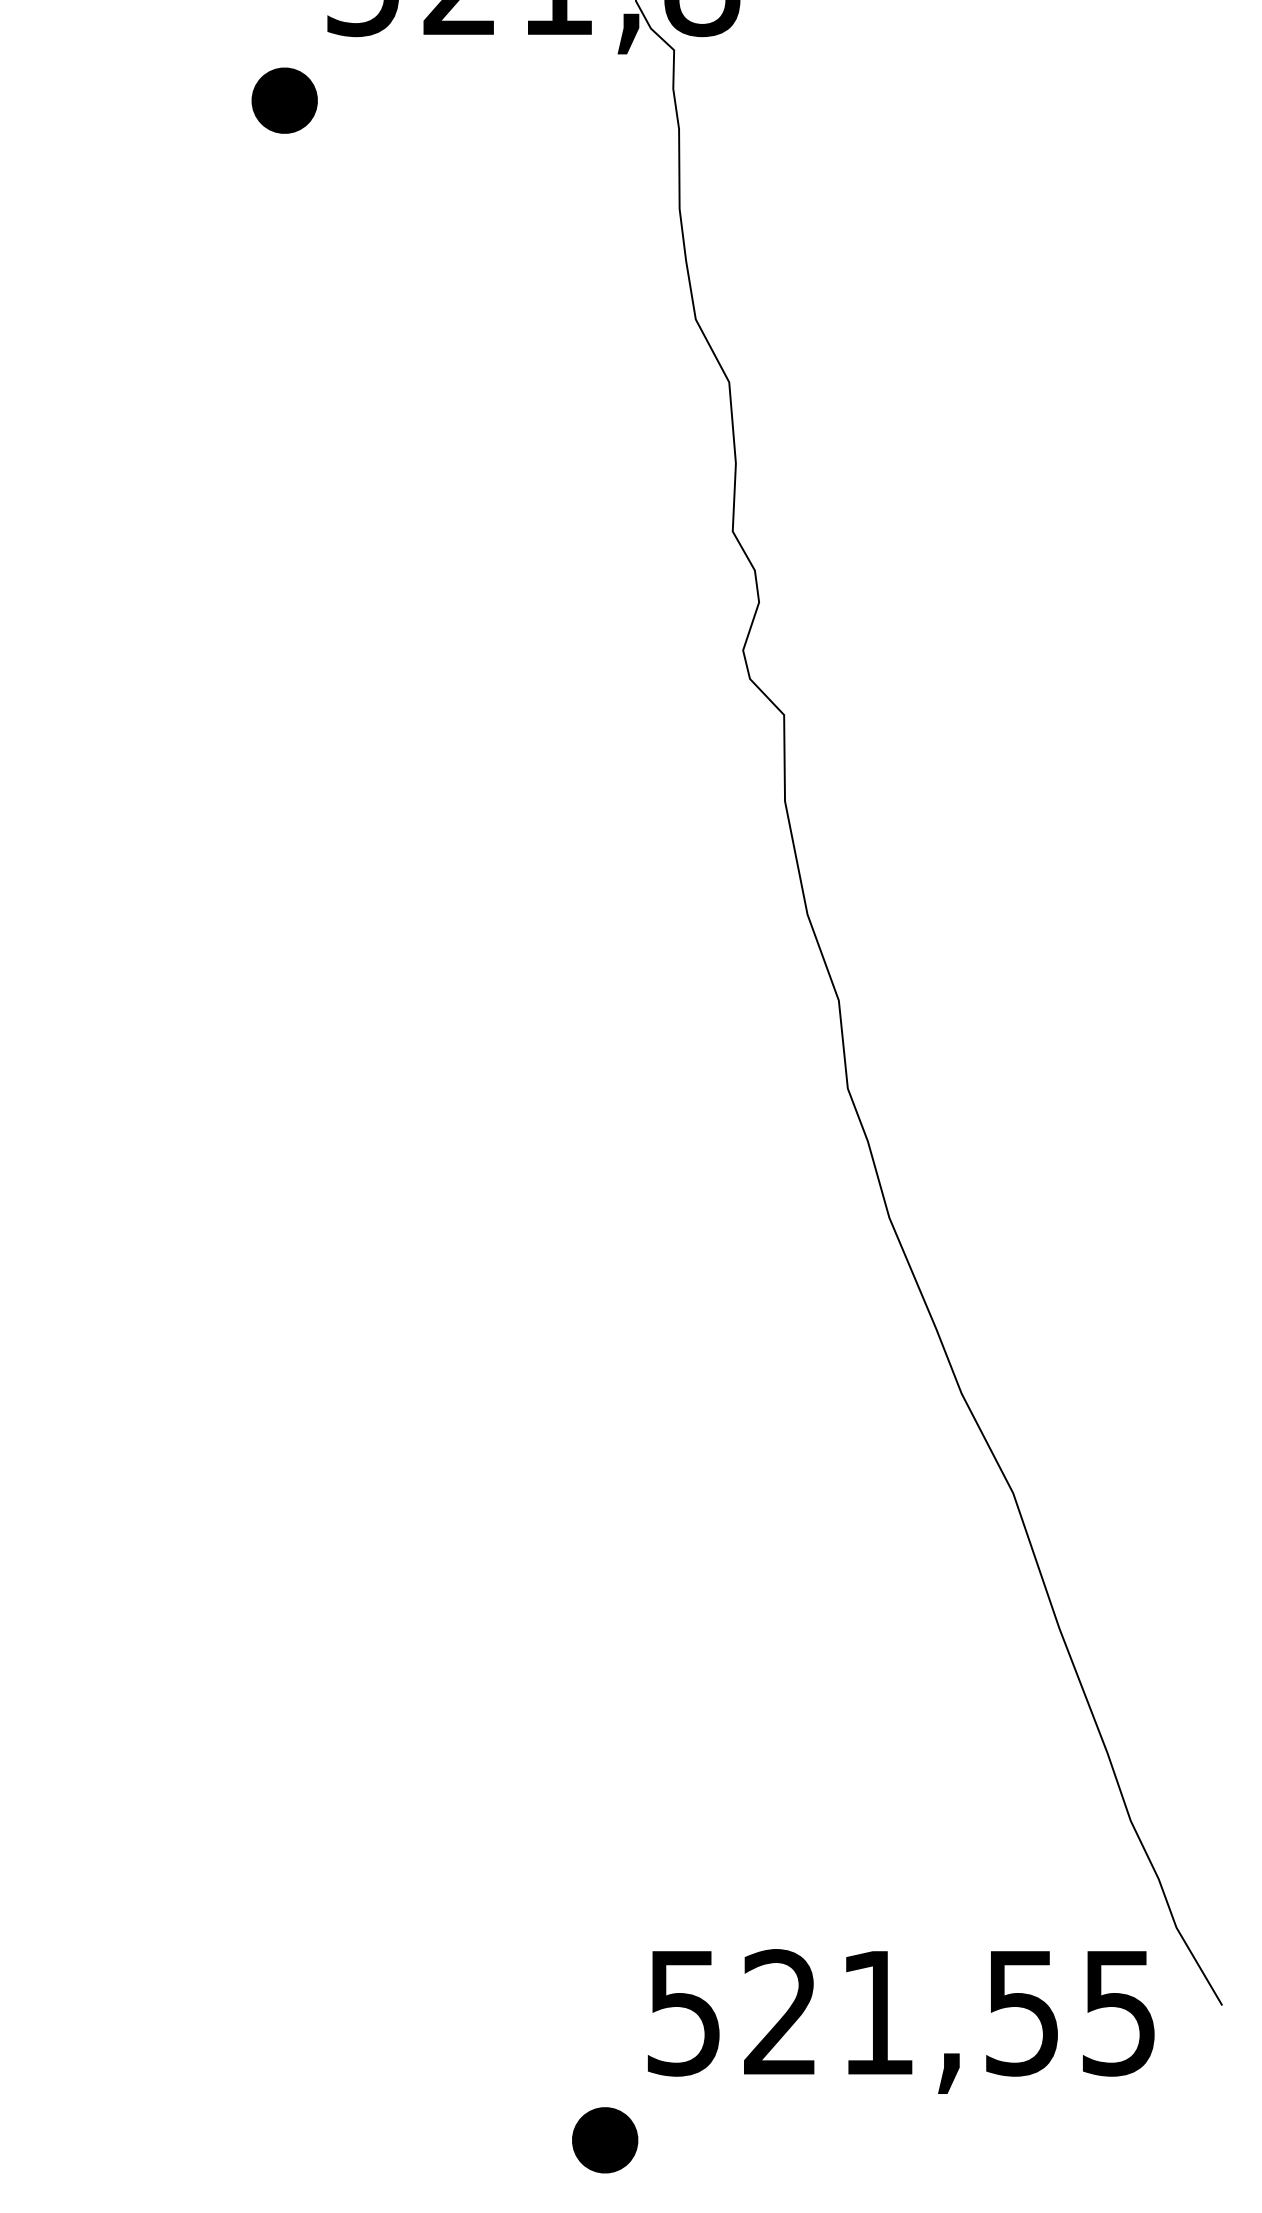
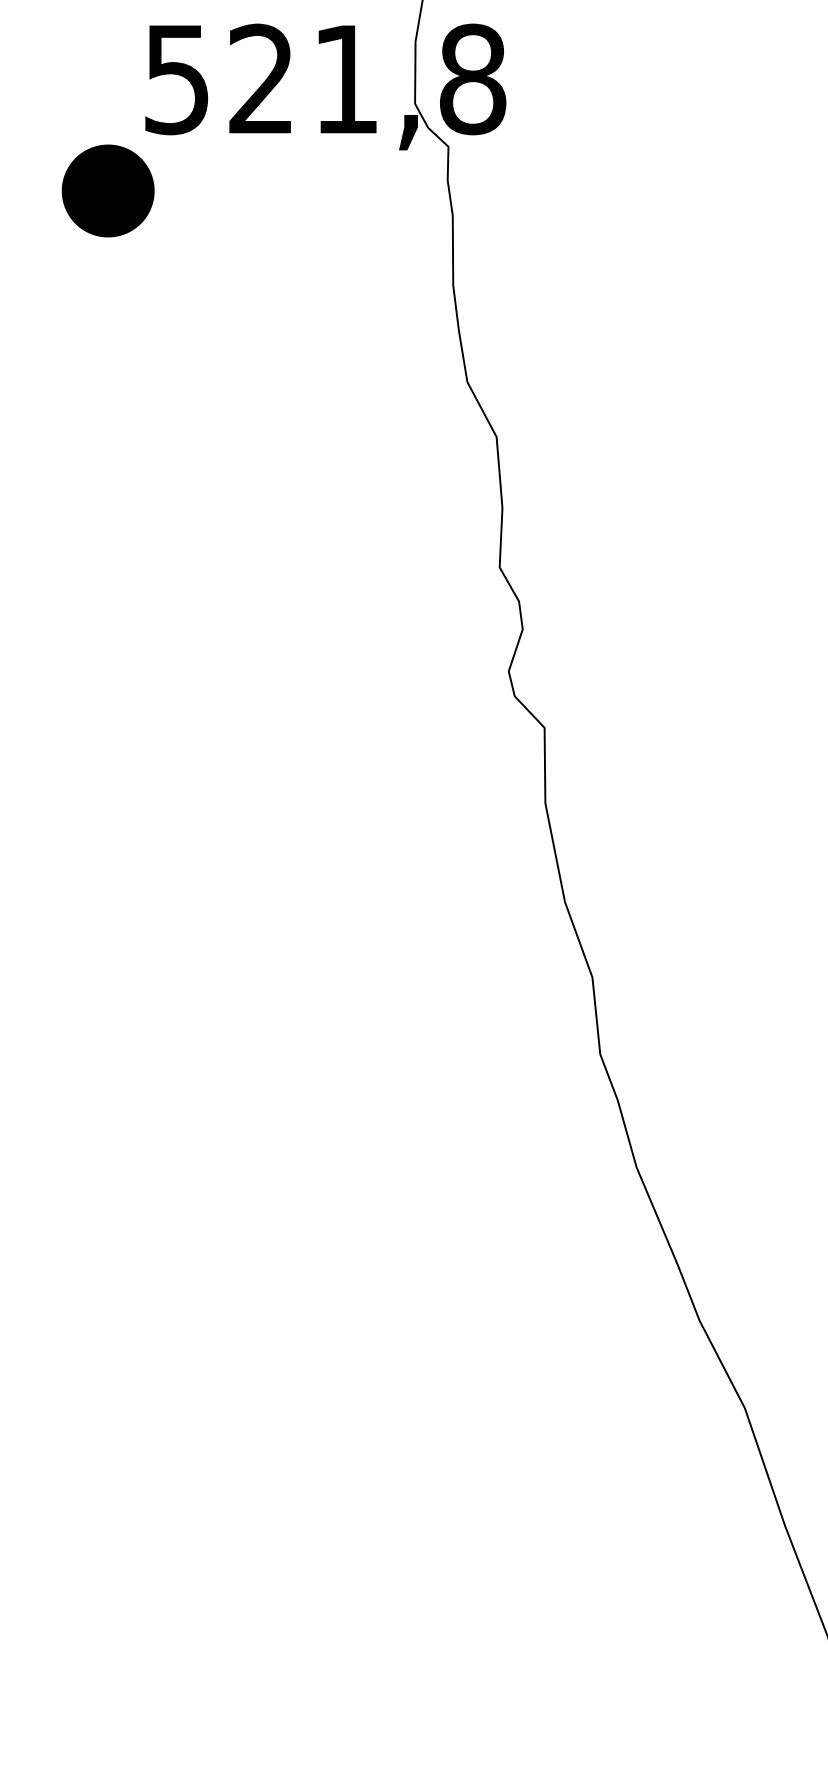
part: (284, 100) -> (107, 190), size x1.6

